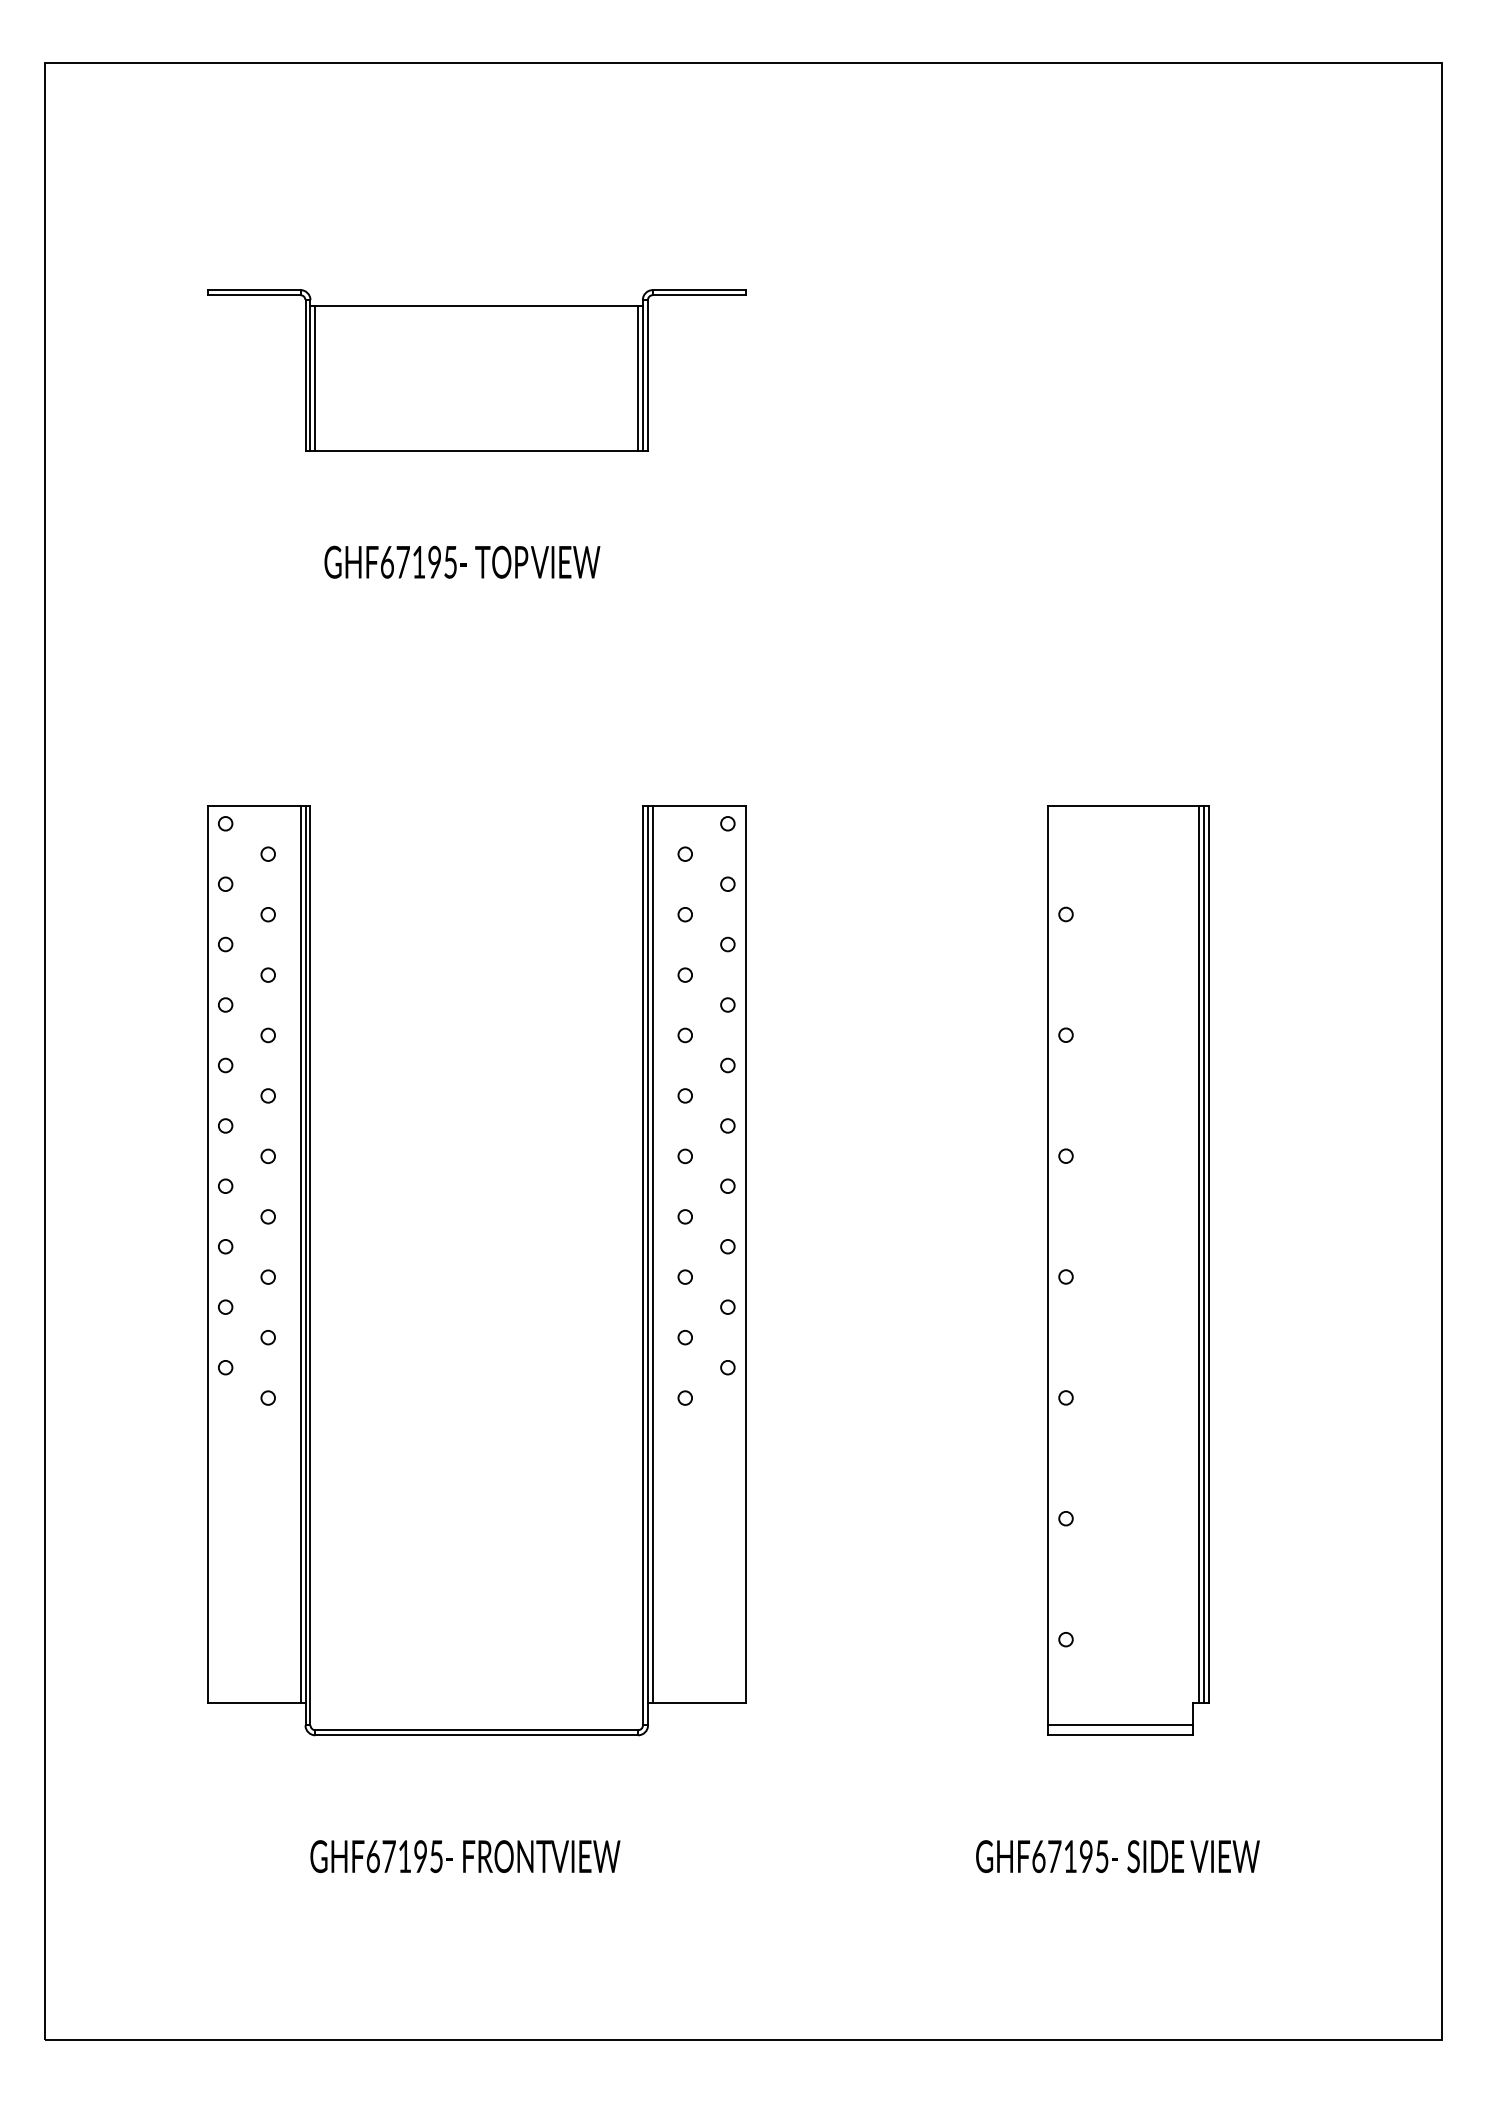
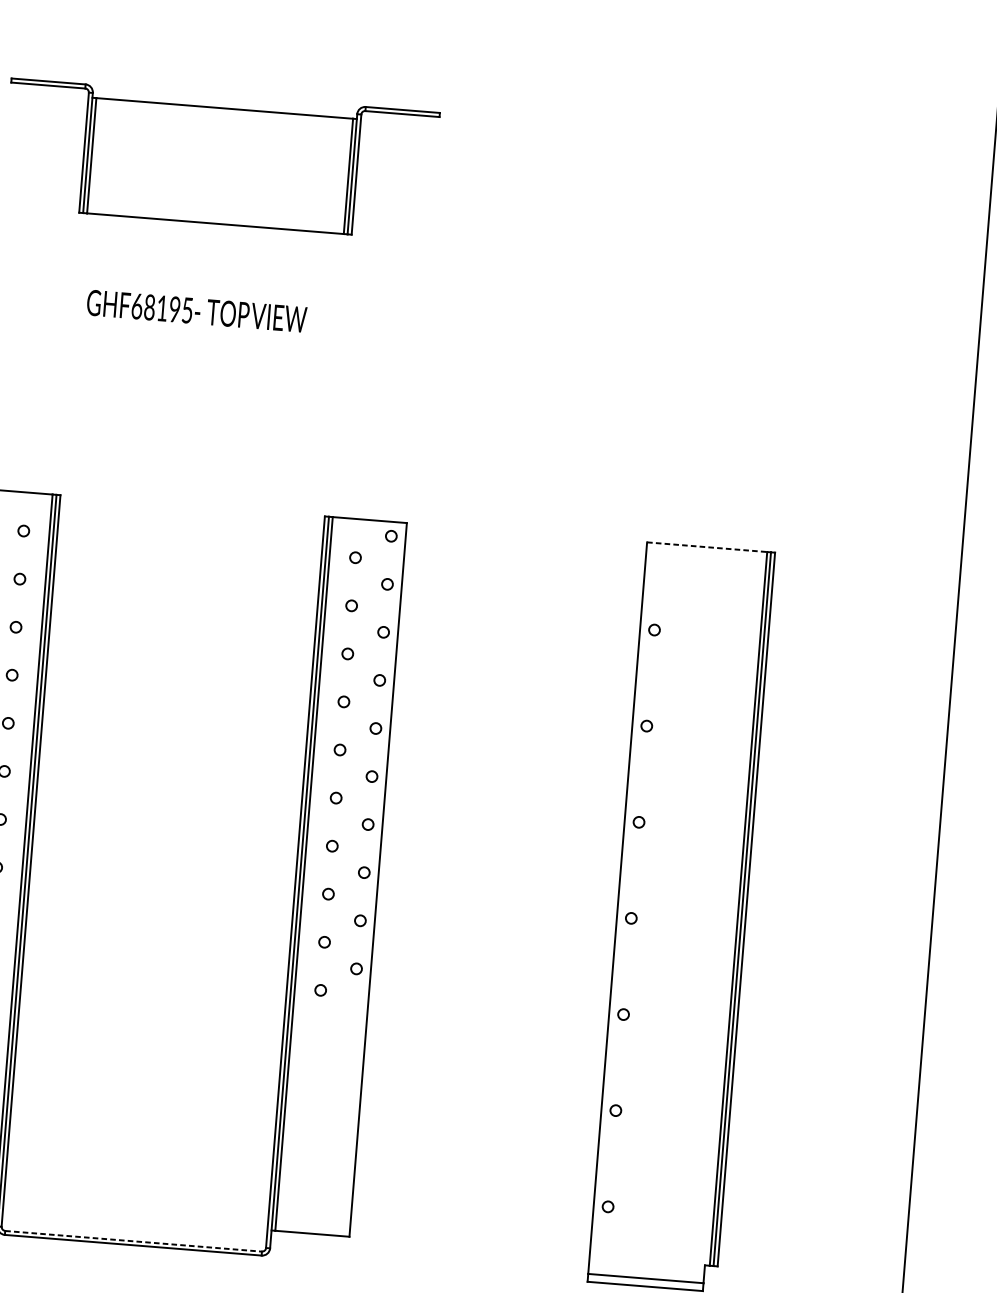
text: (402, 561) -> (149, 306), GHF67195 -> GHF68195
line: (1123, 805) -> (707, 547), solid -> dashed
line: (477, 1730) -> (134, 1241), solid -> dashed

